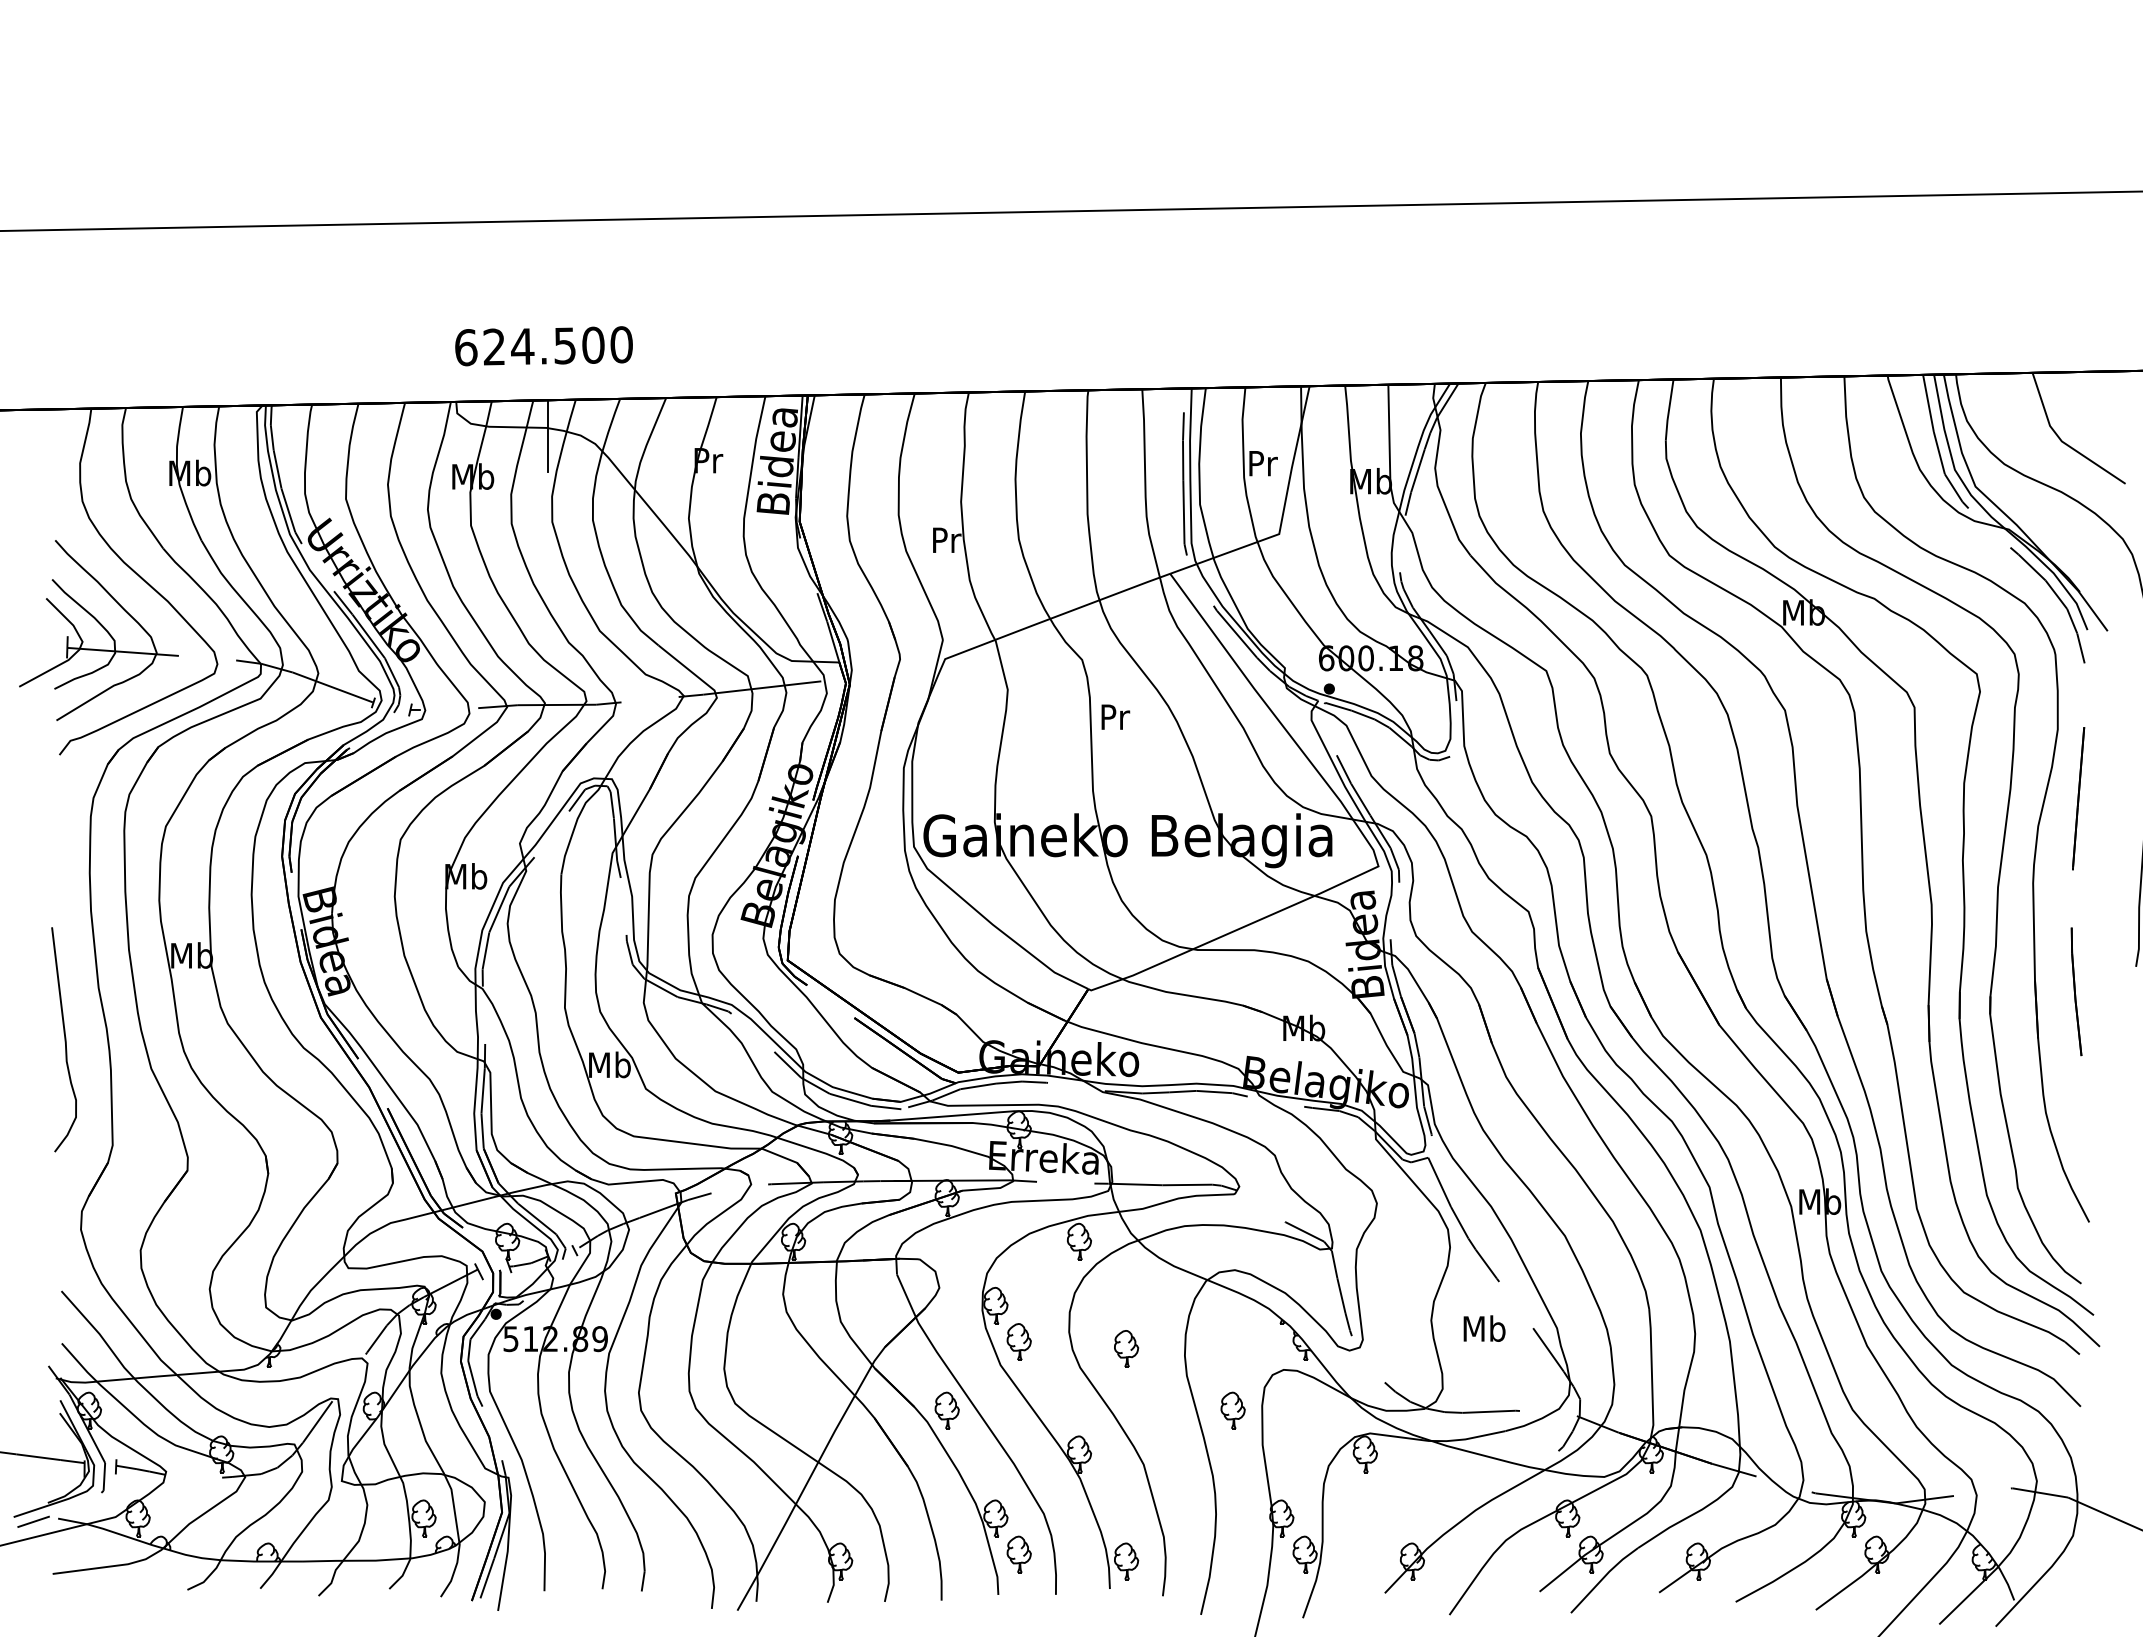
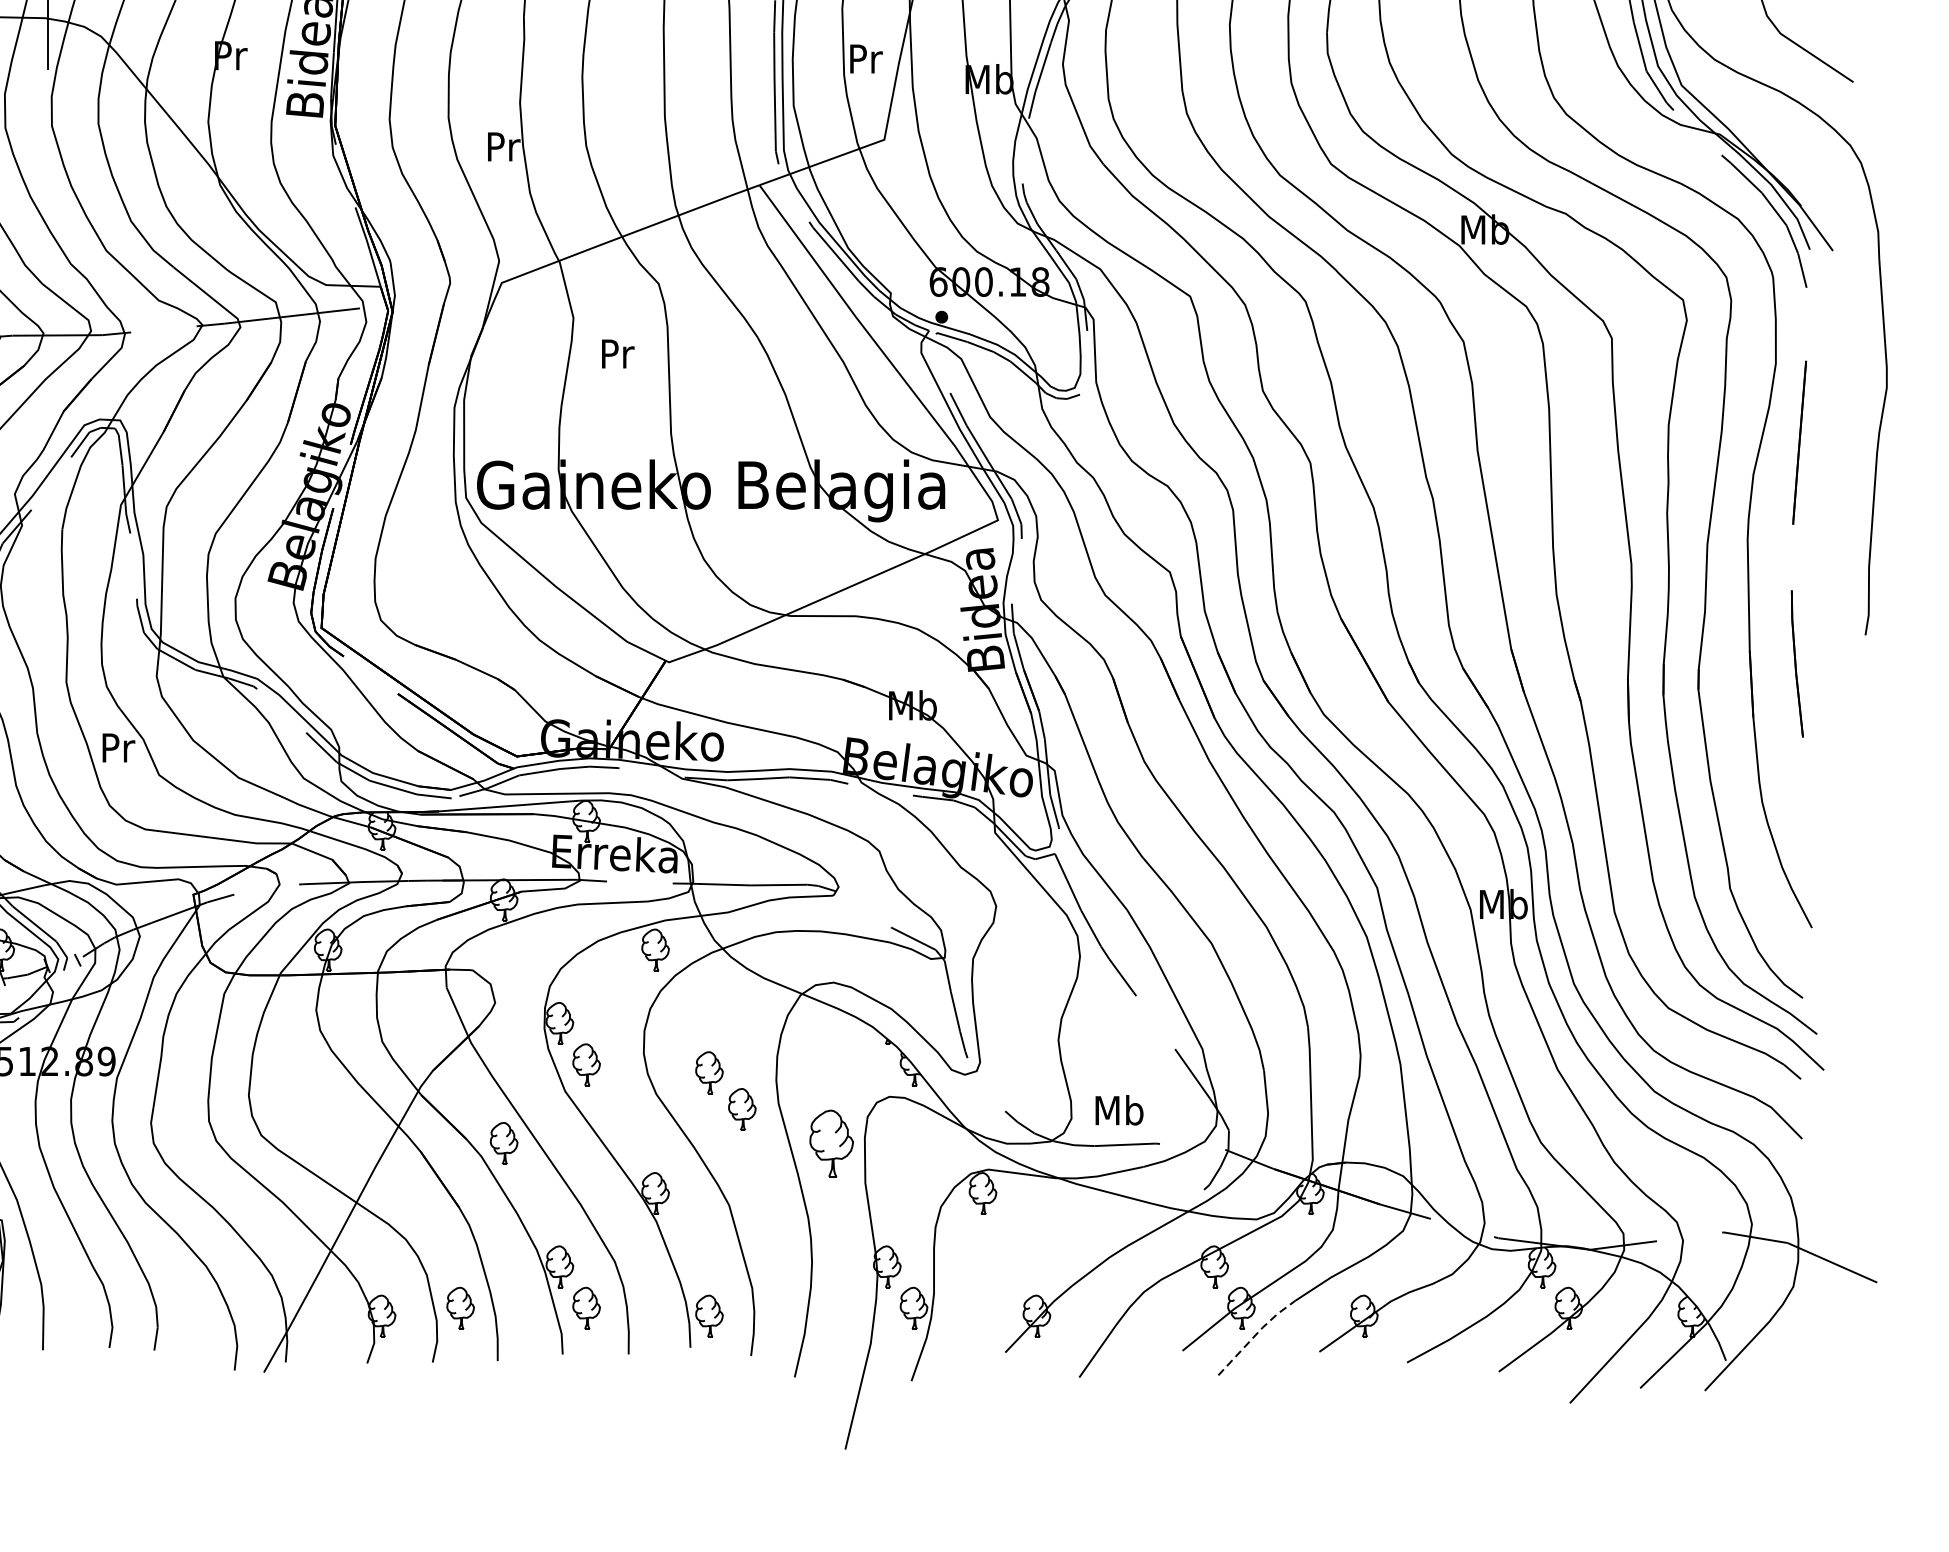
text: (1115, 716) -> (617, 353), moved
text: (609, 1064) -> (117, 747), Mb -> Pr
text: (1484, 1328) -> (1119, 1110), moved
part: (1154, 1380) -> (741, 1108), added
part: (1232, 1410) -> (830, 1143), size x1.6
part: (908, 1554) -> (459, 1308), added
line: (1604, 1577) -> (1256, 1334), solid -> dashed

